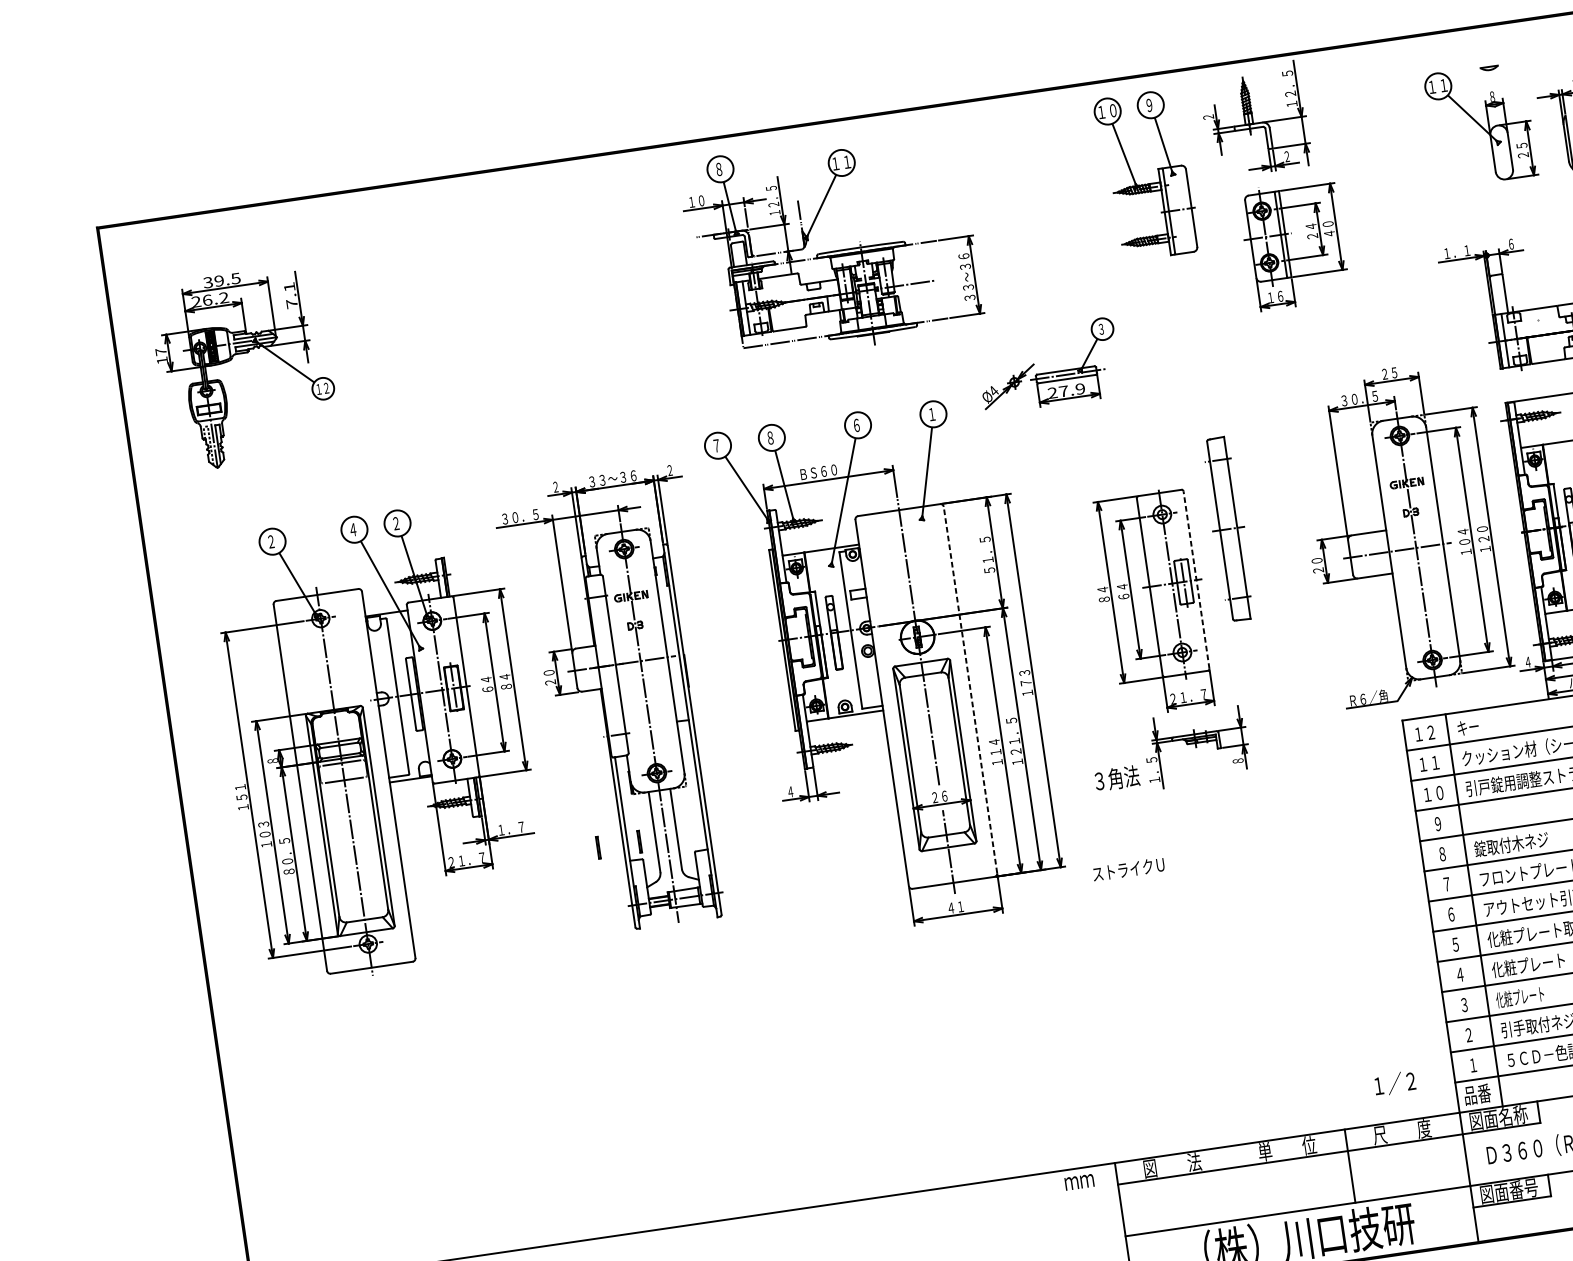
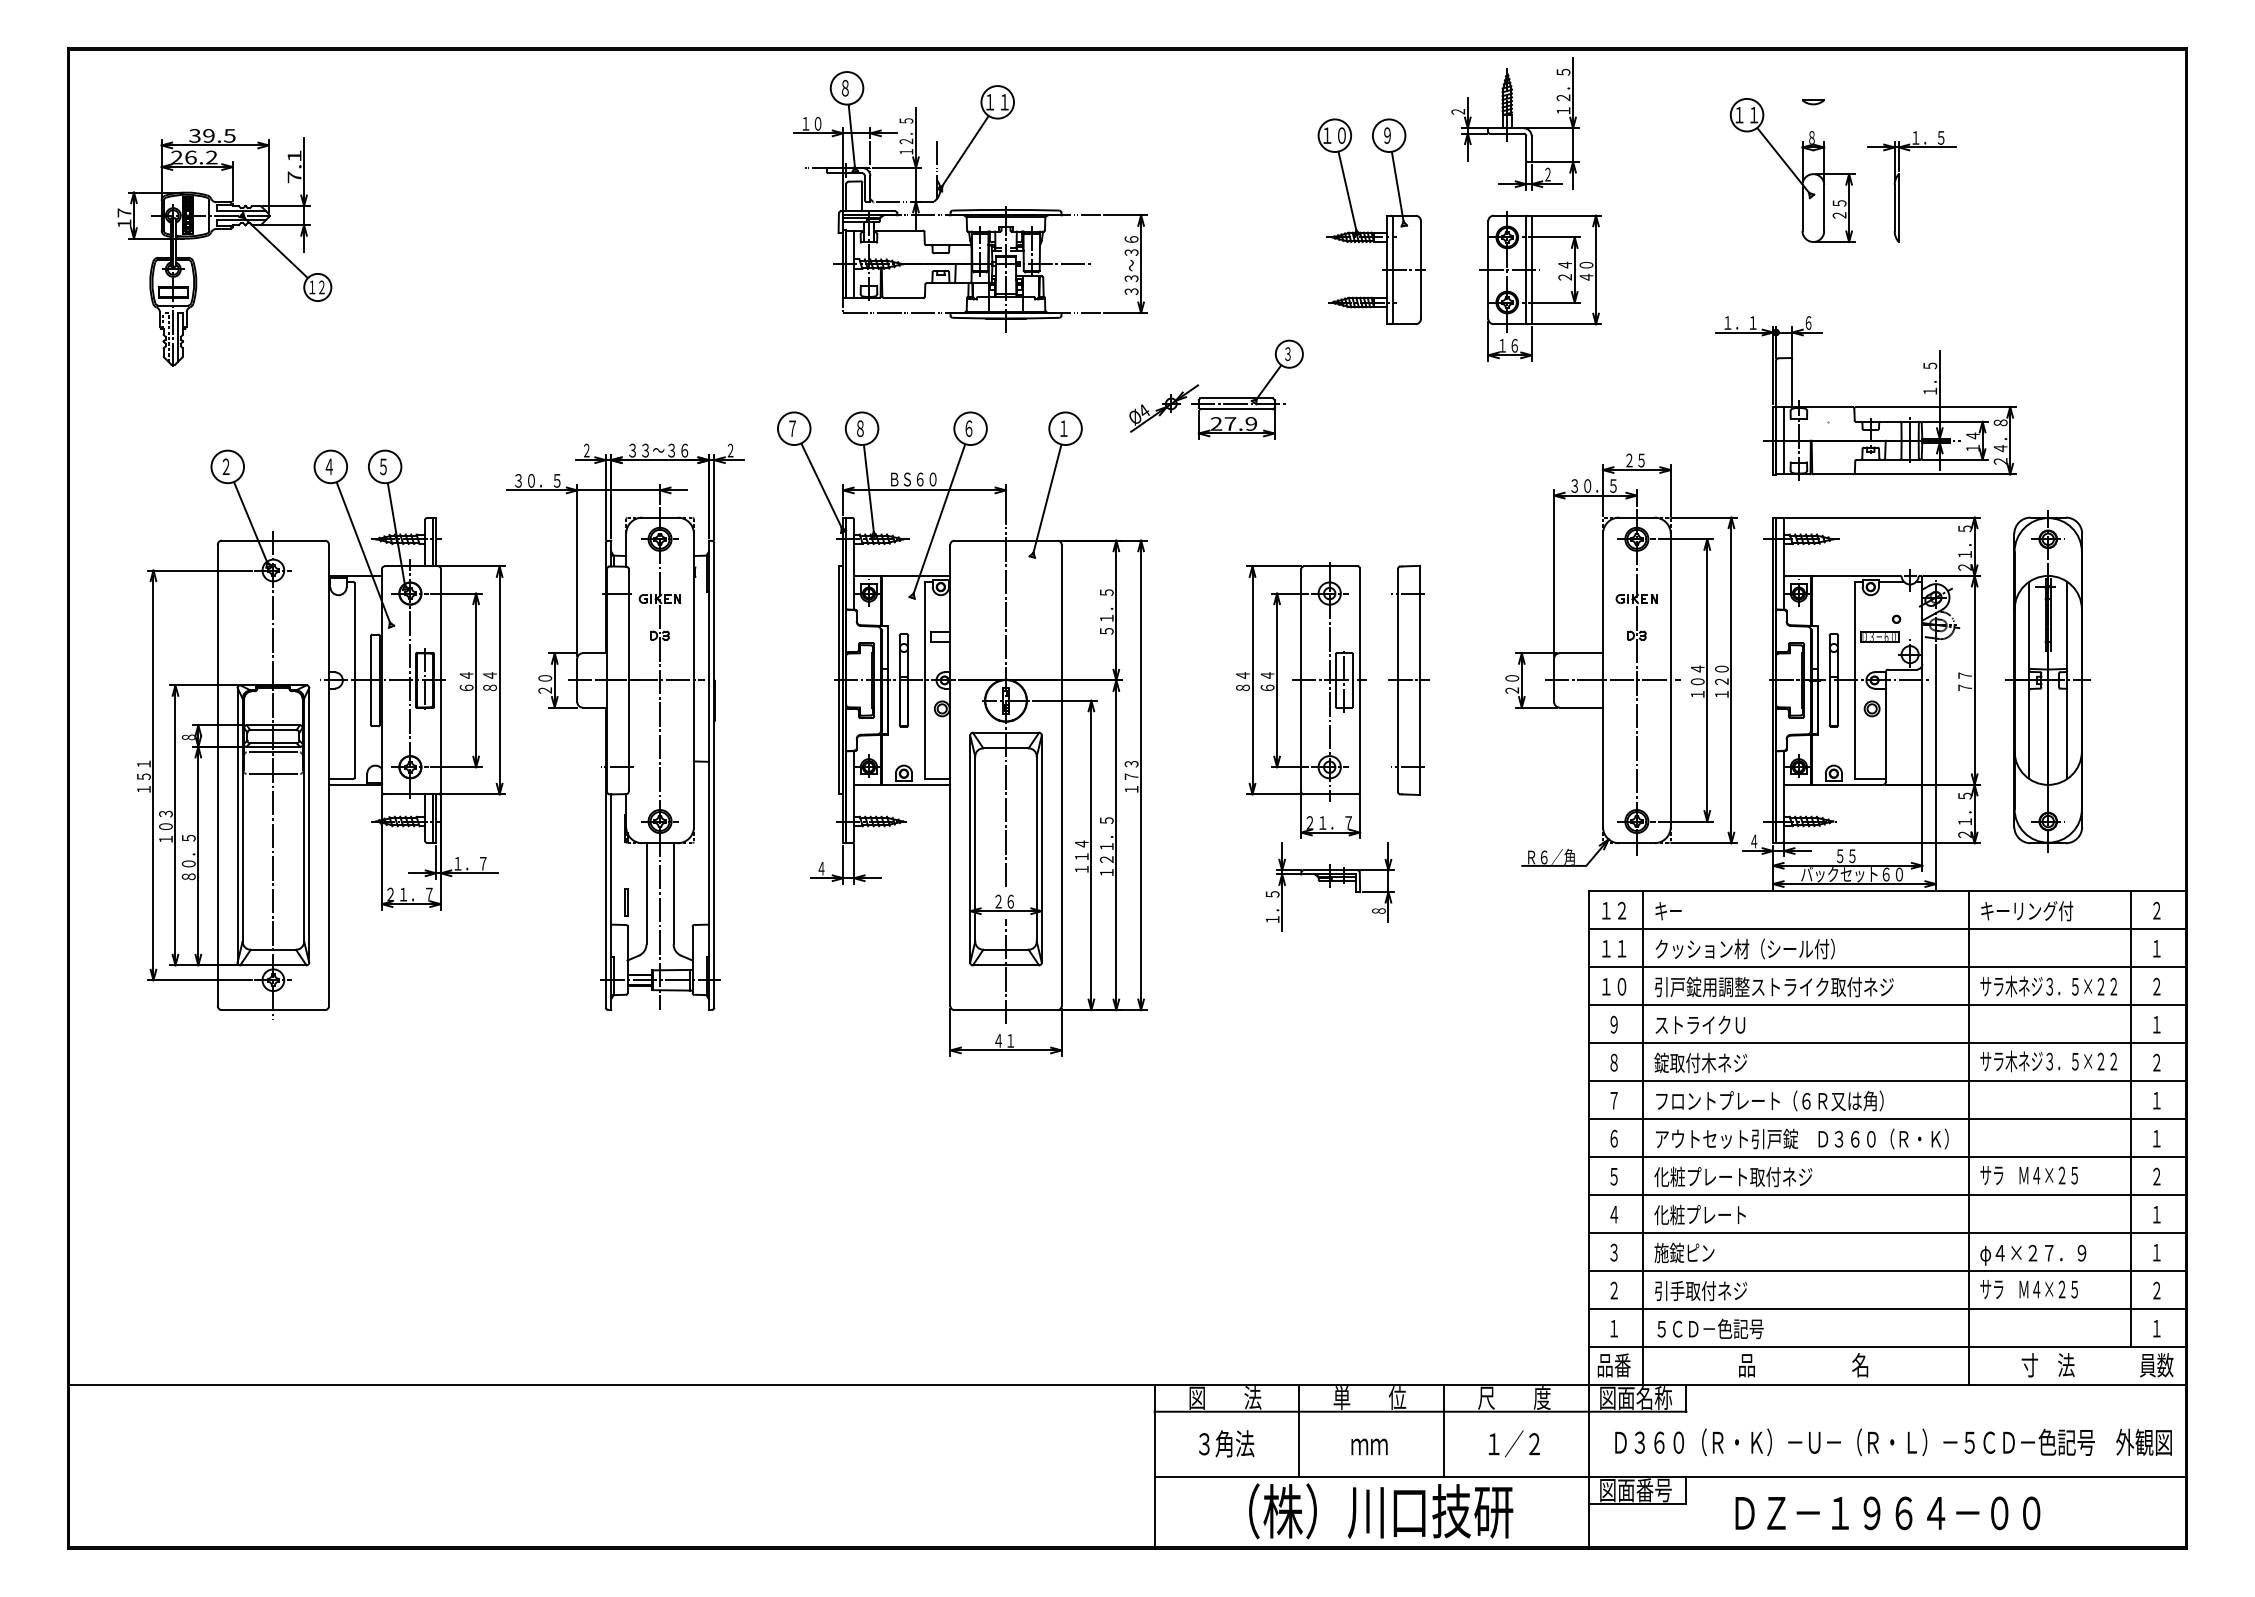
part: (1147, 183) -> (1371, 231), moved
text: (396, 523) -> (383, 466), ２ -> ５
part: (1228, 529) -> (1408, 680), moved
line: (1196, 580) -> (1360, 680), dashed -> solid
line: (970, 690) -> (1061, 775), dashed -> solid
text: (1117, 778) -> (1226, 1443), moved
line: (597, 847) -> (573, 902), removed
text: (1128, 869) -> (1700, 1024), moved
text: (1520, 996) -> (1684, 1252), 化粧プレート -> 施錠ピン
text: (1394, 1083) -> (1513, 1443), moved
text: (1079, 1181) -> (1369, 1446), moved
line: (1235, 1182) -> (1299, 1430), added

